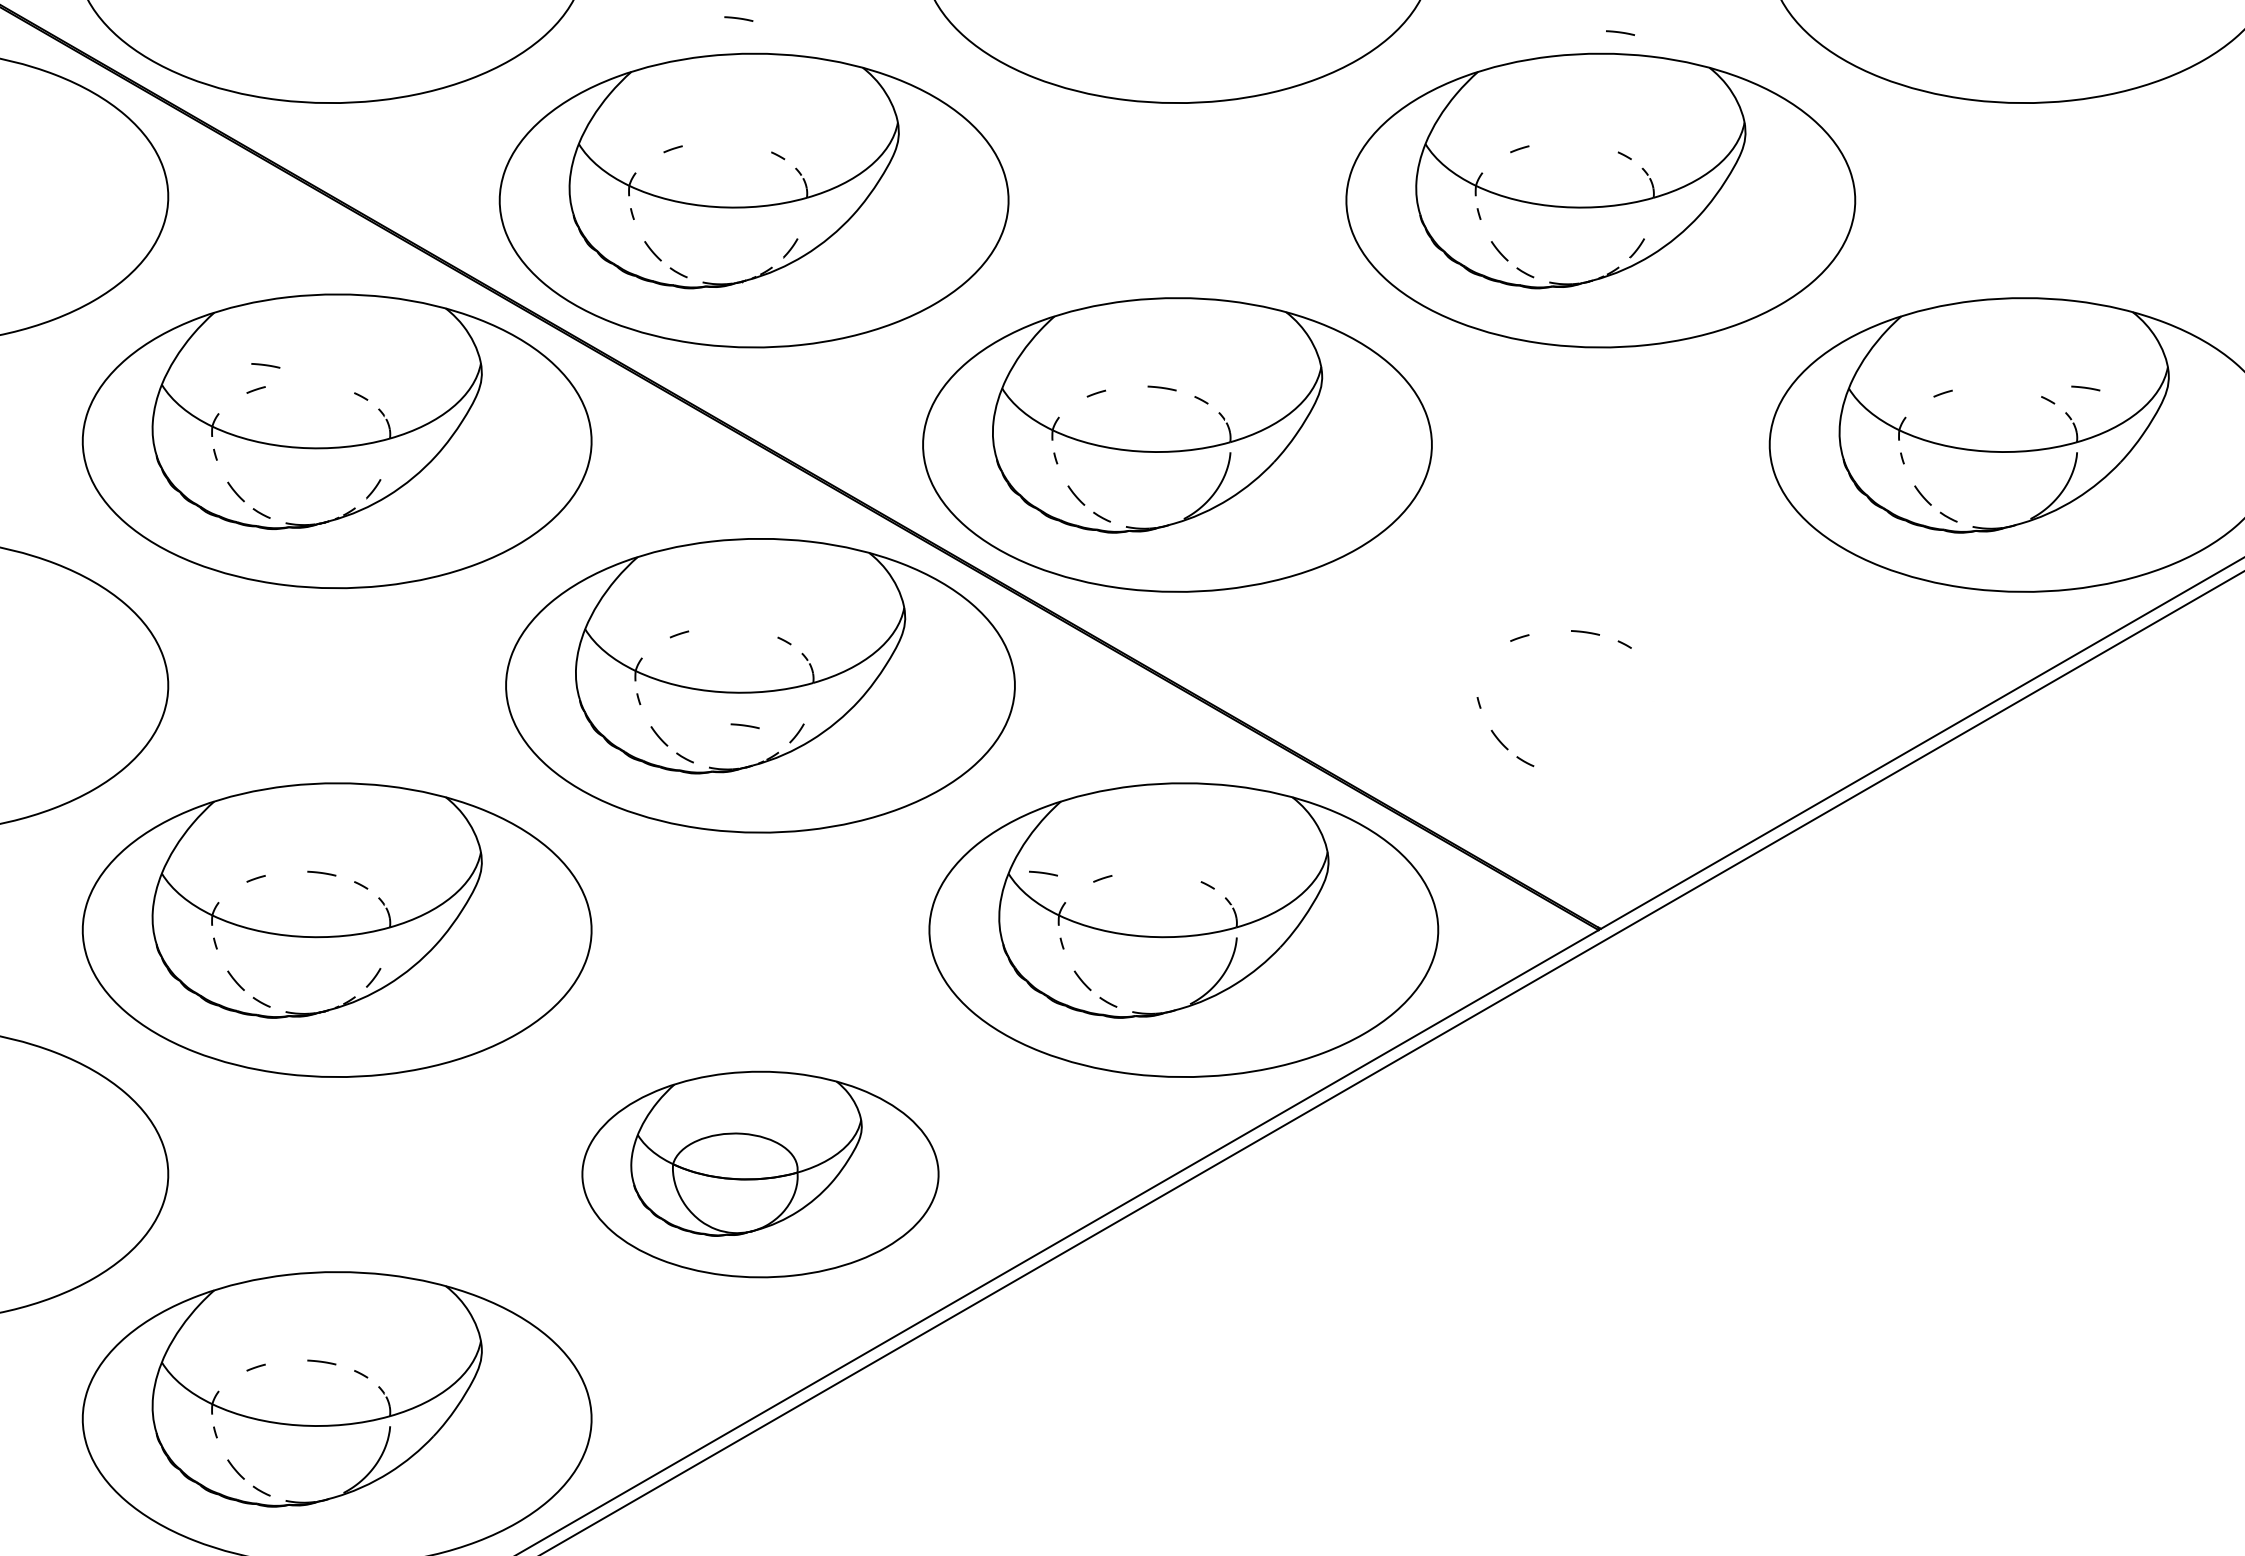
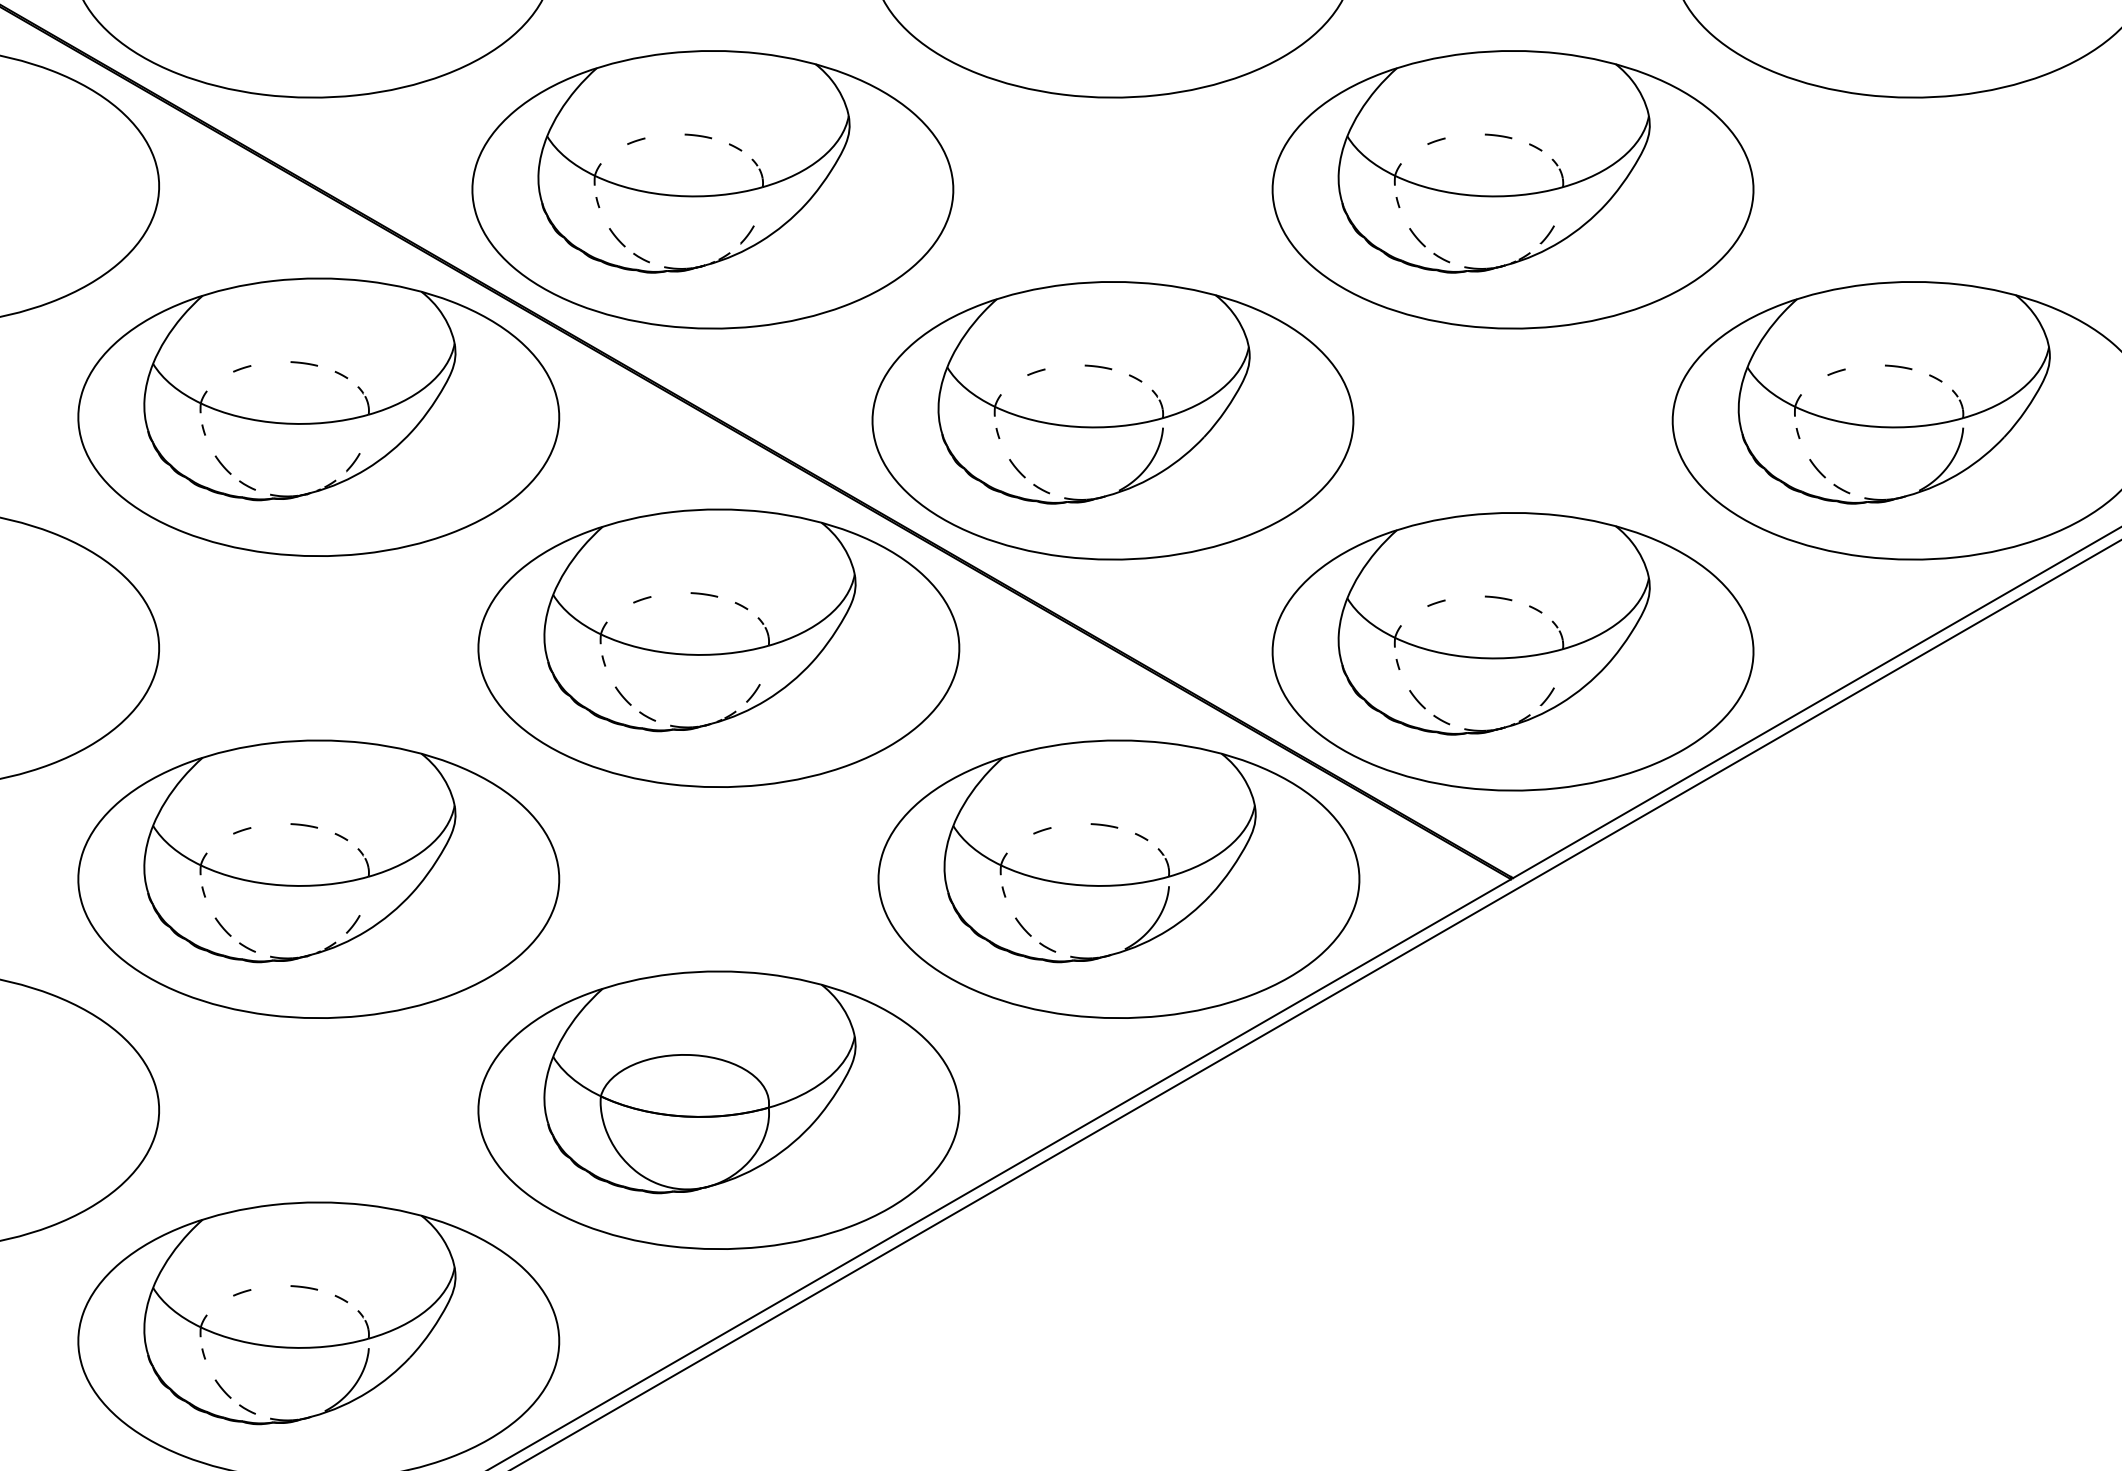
line: (738, 18) -> (698, 135), moved
line: (1620, 32) -> (1498, 135), moved
line: (265, 365) -> (303, 363), moved
line: (2085, 388) -> (1898, 367), moved
part: (1600, 689) -> (1512, 651), added
line: (744, 726) -> (703, 595), moved
line: (1043, 873) -> (1104, 825), moved
part: (760, 1174) -> (718, 1110), size x1.43

